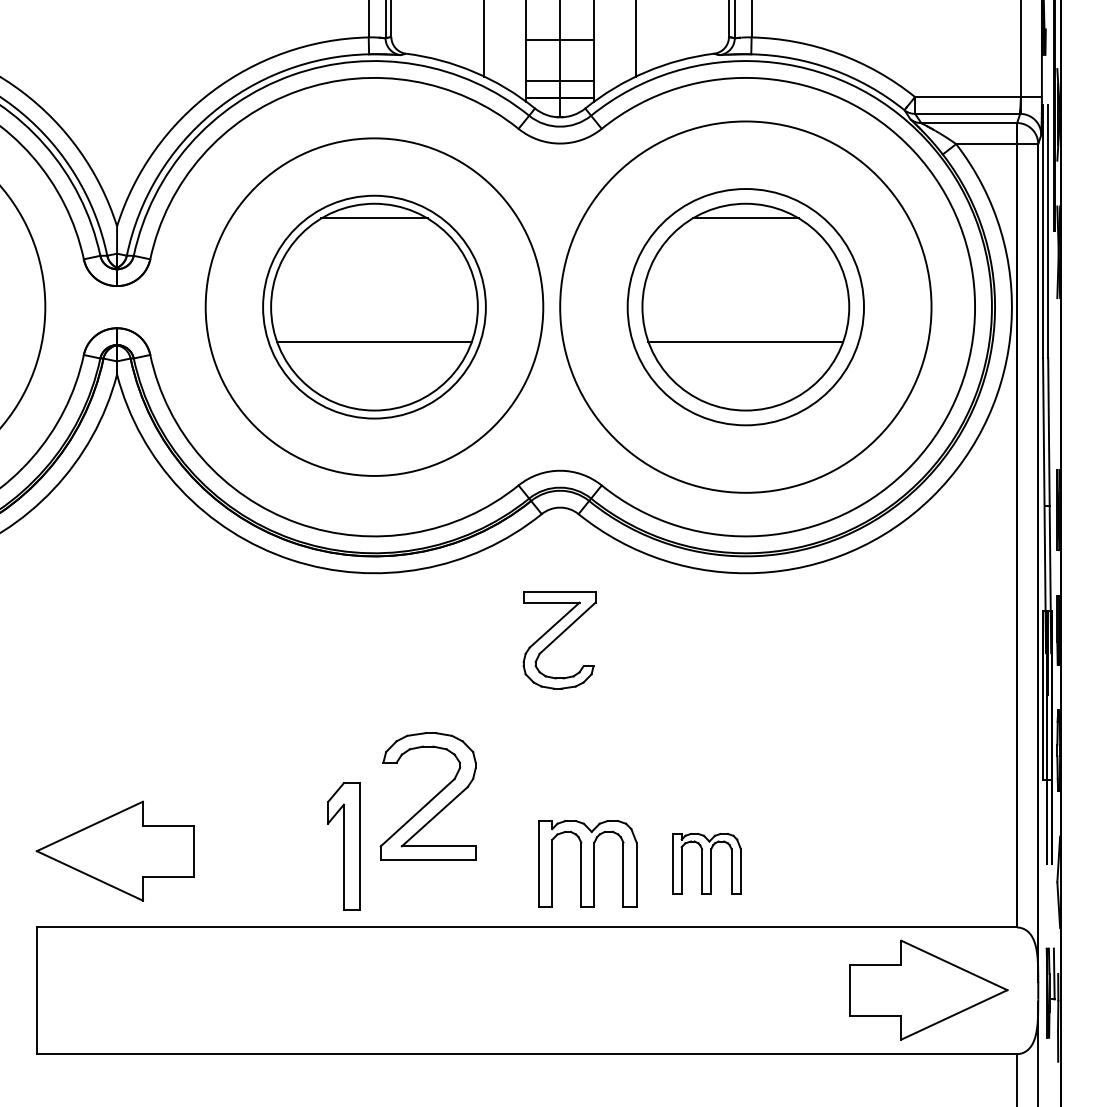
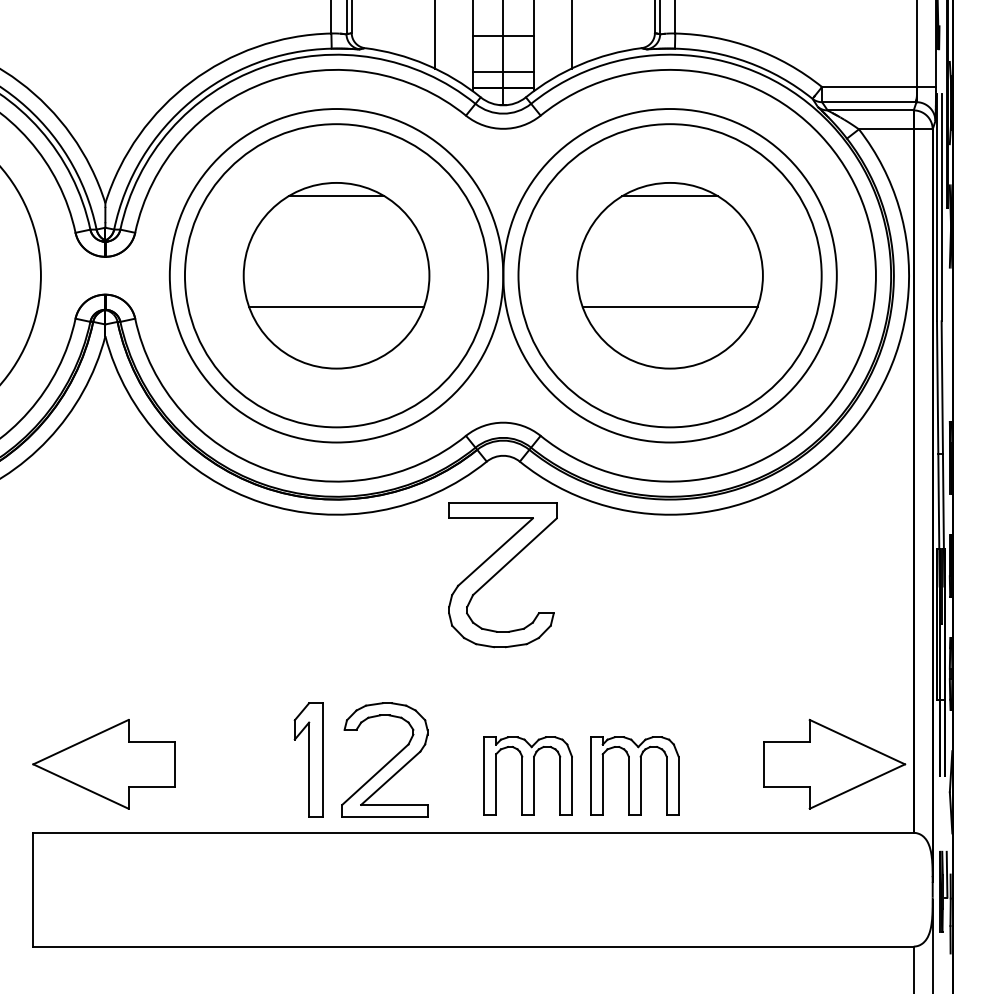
circle: (374, 306) -> (336, 275), size x1.67
circle: (745, 306) -> (669, 275), size x1.43
part: (559, 640) -> (502, 575), size x1.67
part: (427, 796) -> (384, 760), moved
part: (706, 863) -> (634, 775), size x1.43
part: (928, 989) -> (834, 763), moved

